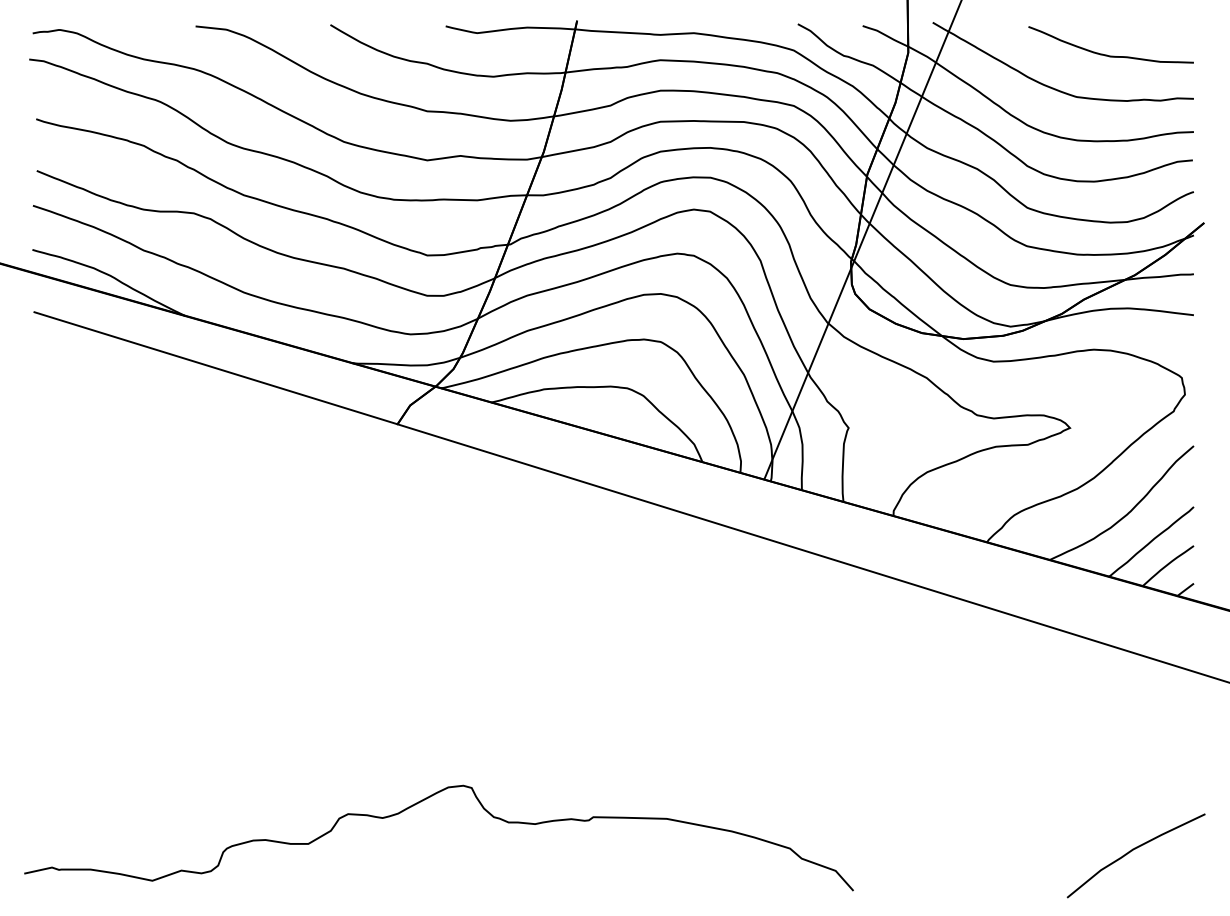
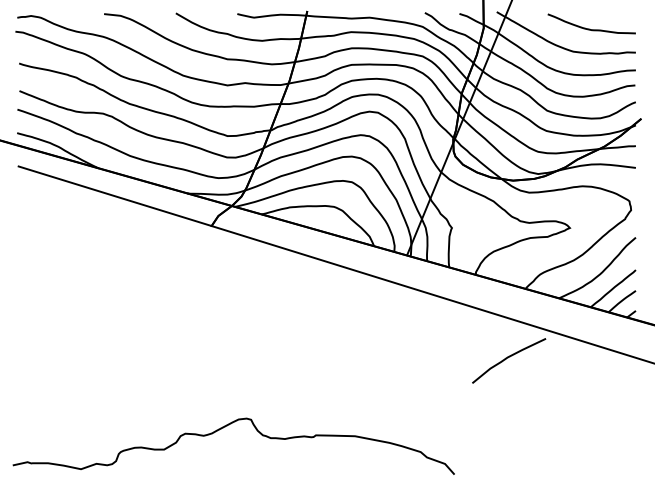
curve: (1134, 851) -> (508, 358), moved

